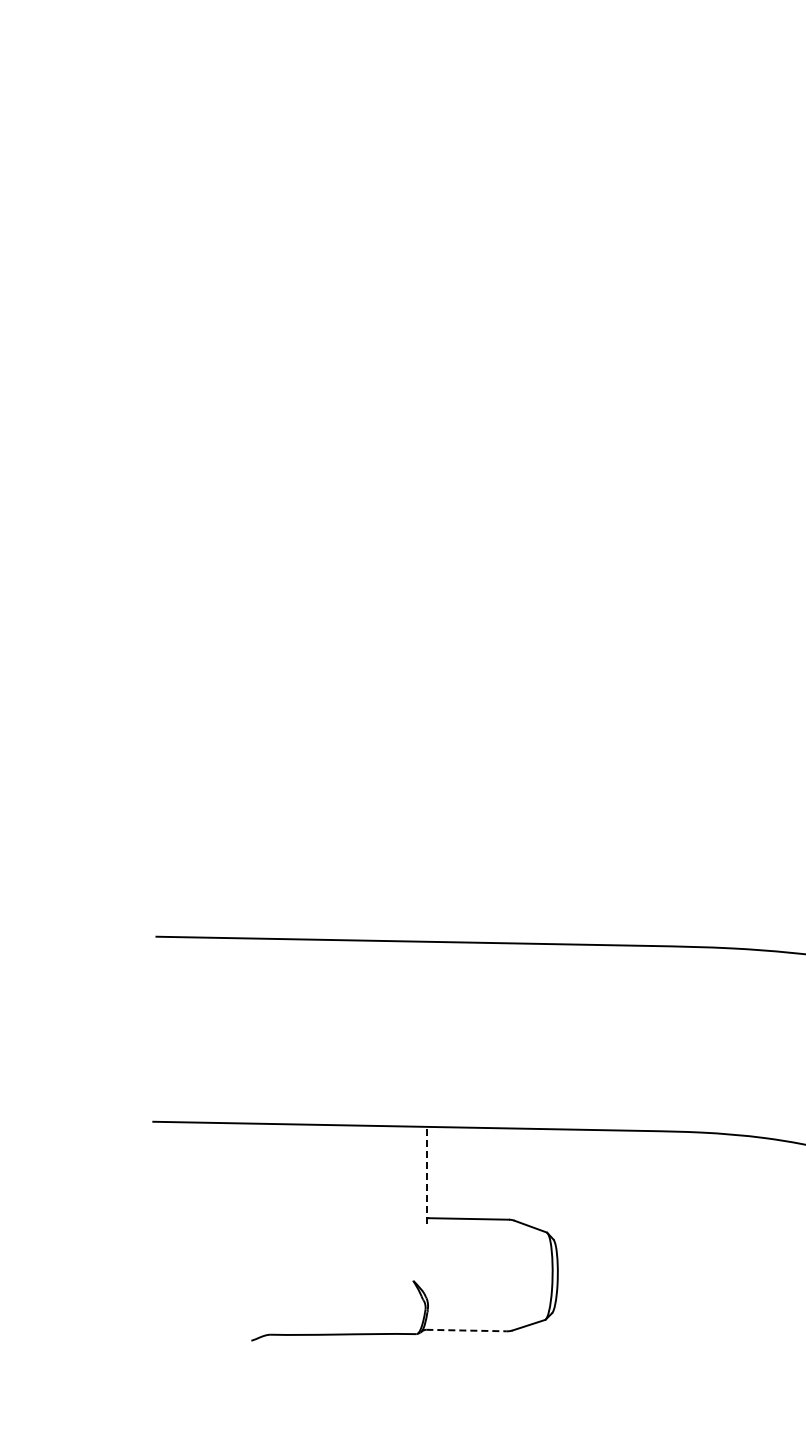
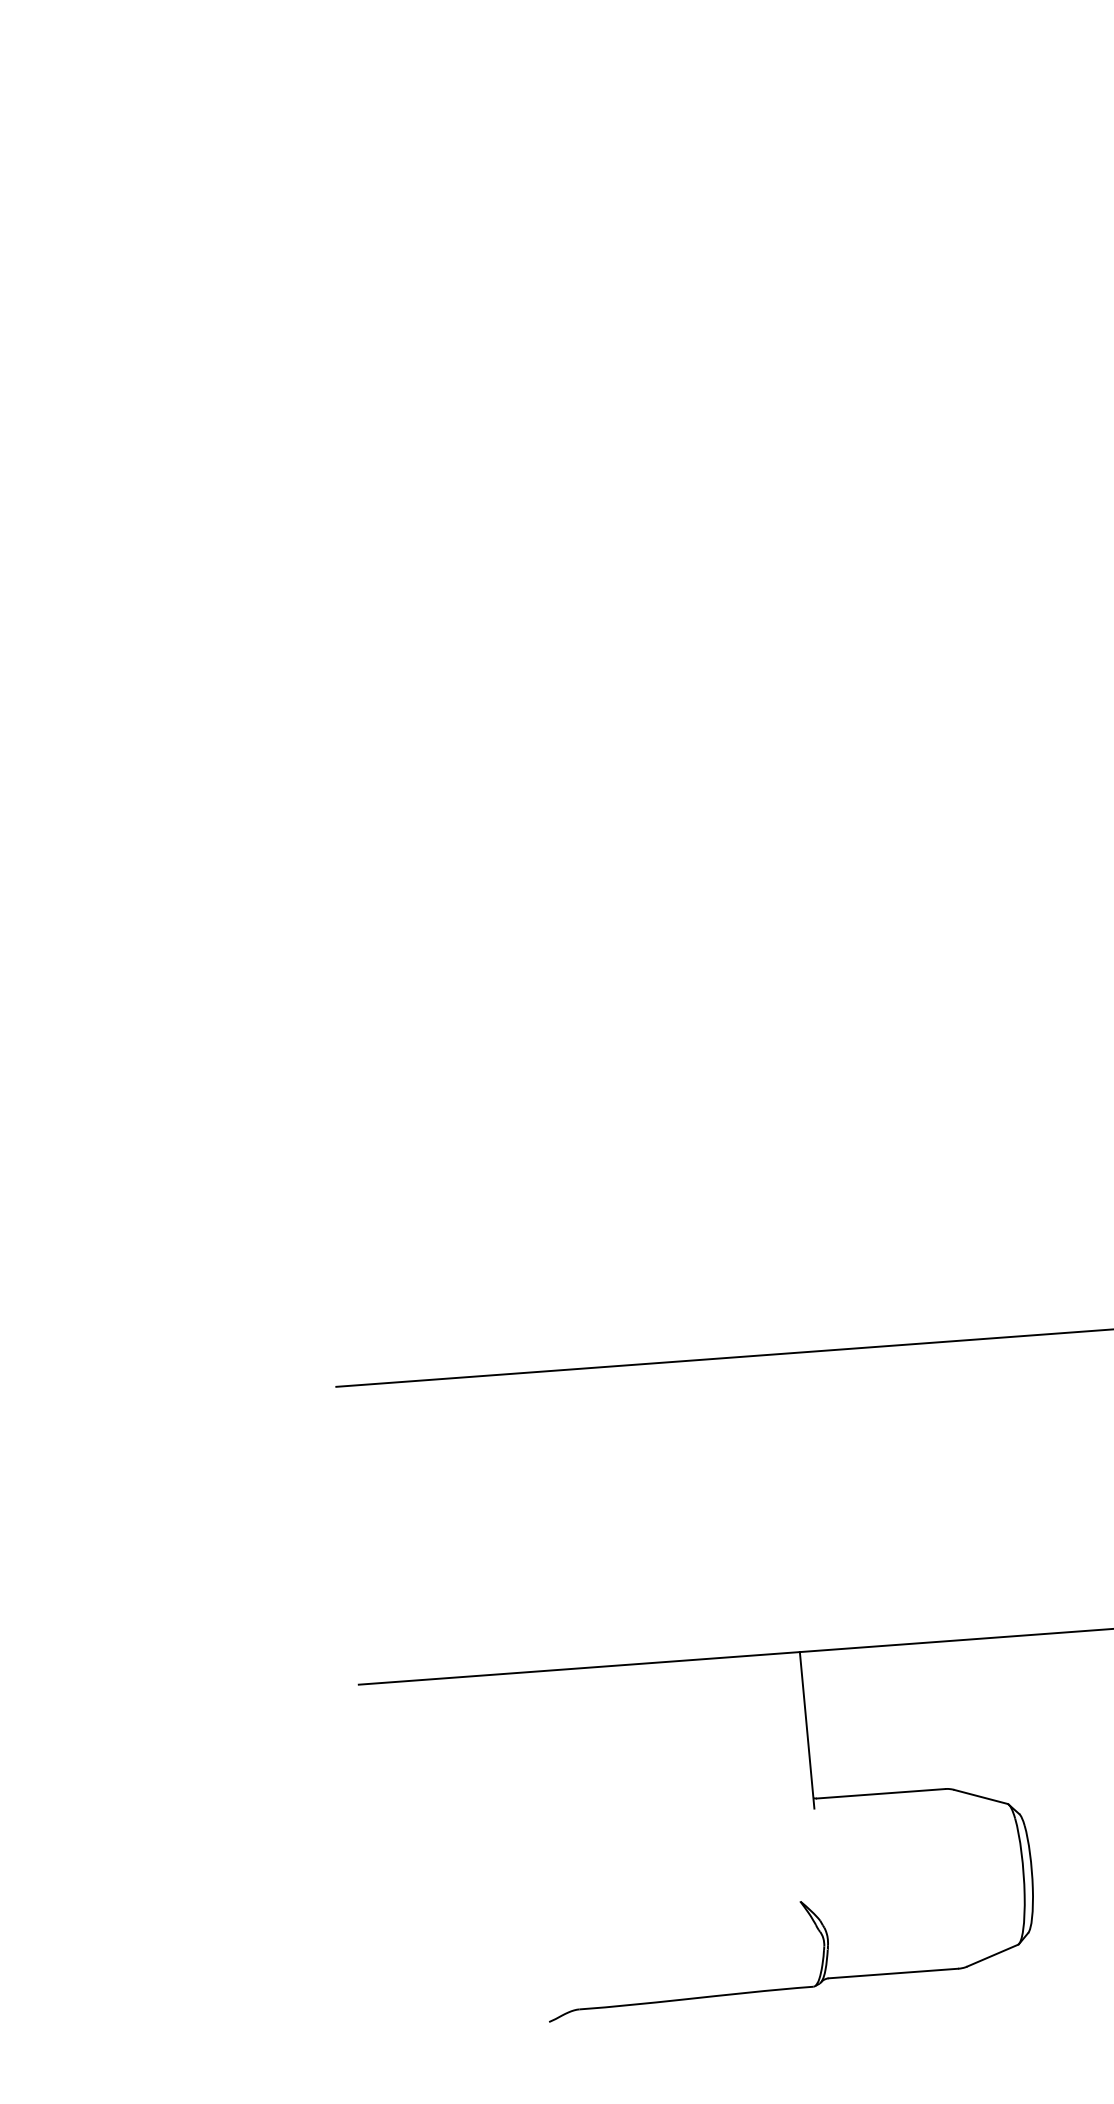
line: (427, 1175) -> (807, 1730), dashed -> solid
line: (467, 1330) -> (894, 1973), dashed -> solid

